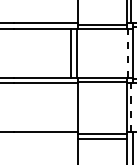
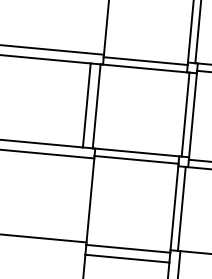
line: (128, 52) -> (186, 113), dashed -> solid
line: (131, 107) -> (182, 208), dashed -> solid

